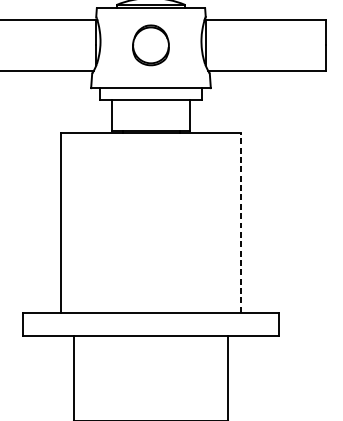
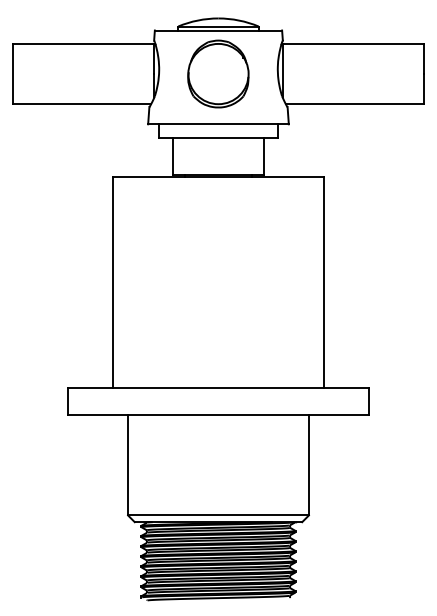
part: (151, 44) -> (218, 73), size x1.43
line: (240, 222) -> (323, 282), dashed -> solid

